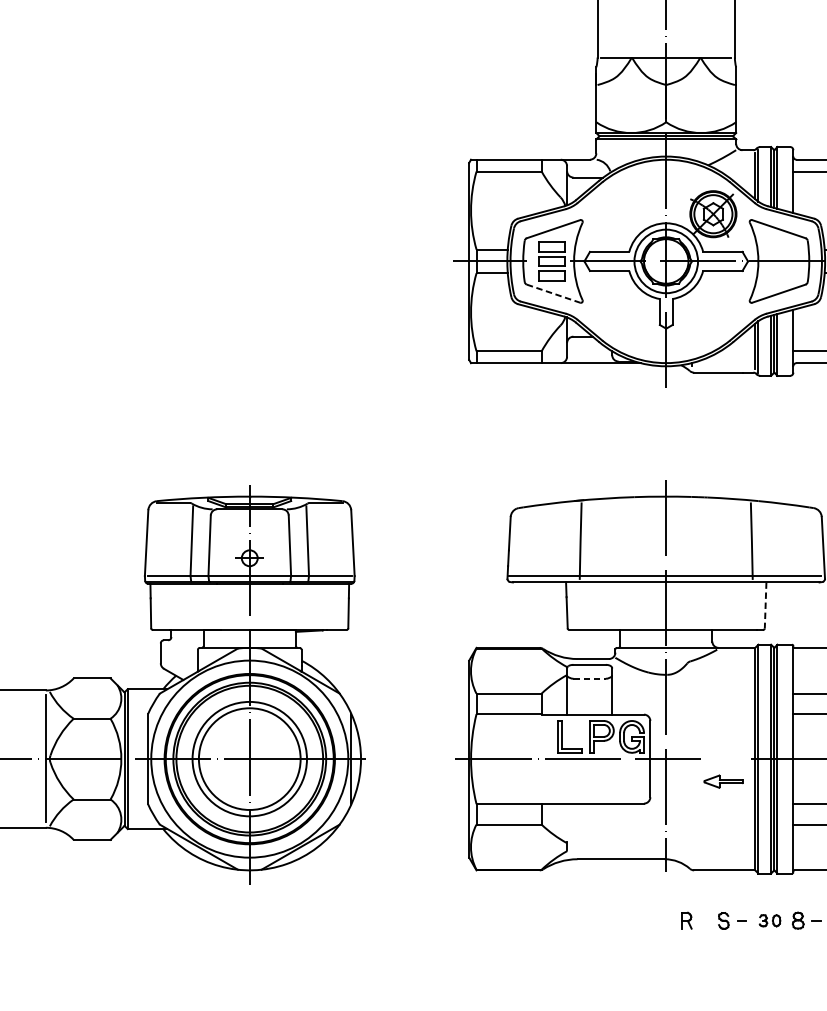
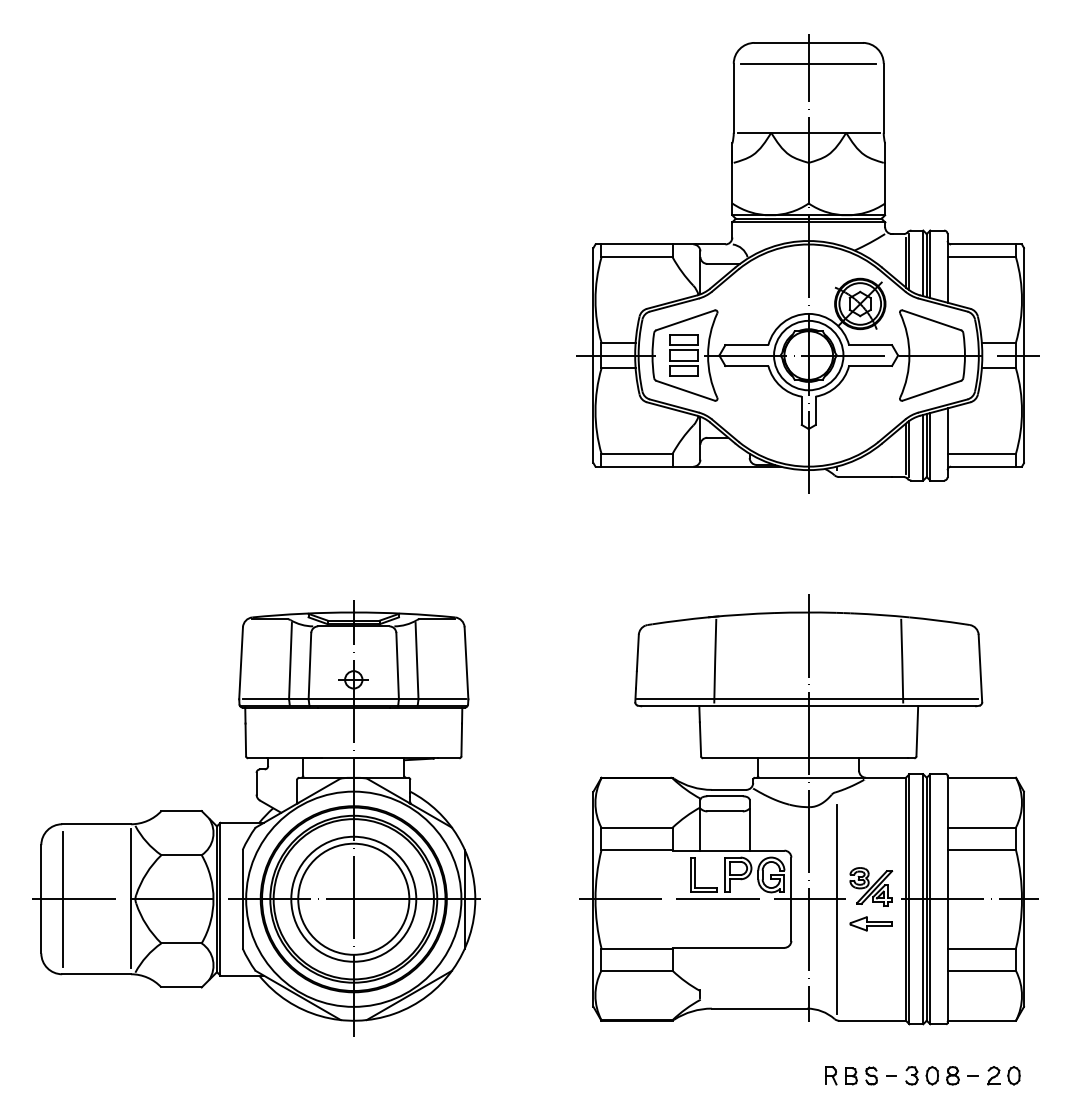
line: (553, 293) -> (685, 390), dashed -> solid
line: (765, 605) -> (917, 731), dashed -> solid
line: (590, 678) -> (725, 811), dashed -> solid
part: (723, 747) -> (871, 886), added
line: (691, 767) -> (836, 908), added
part: (769, 920) -> (921, 1075), size x1.43
part: (705, 921) -> (851, 1076), added

